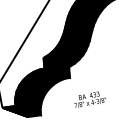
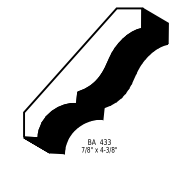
text: (90, 99) -> (99, 146), moved

